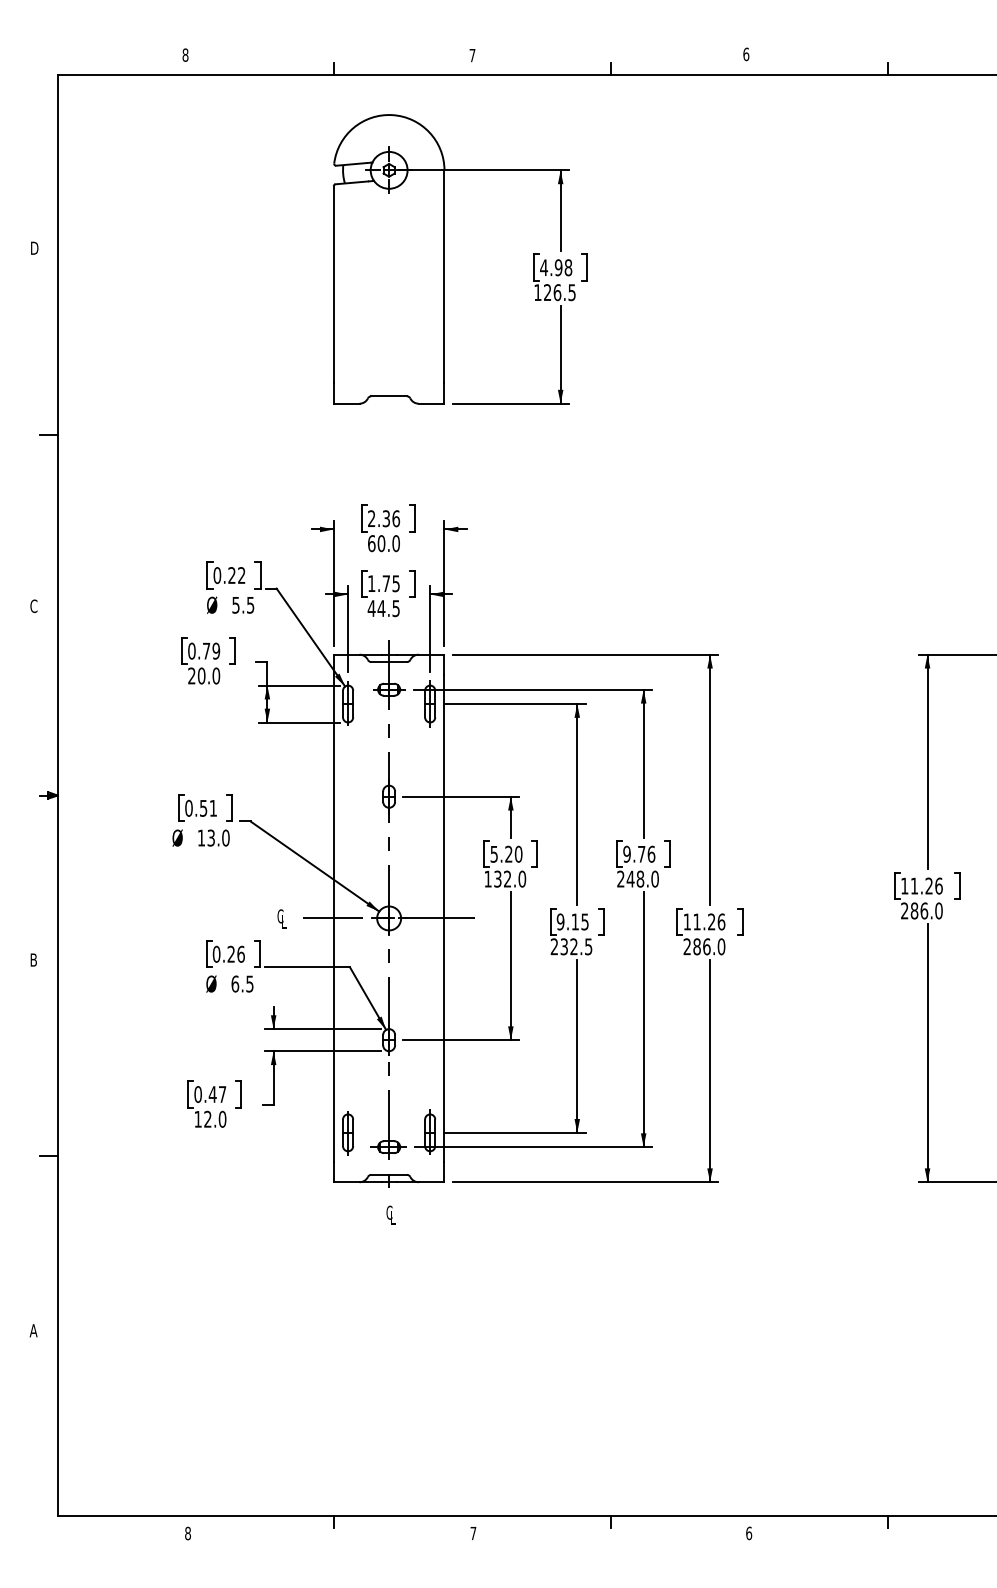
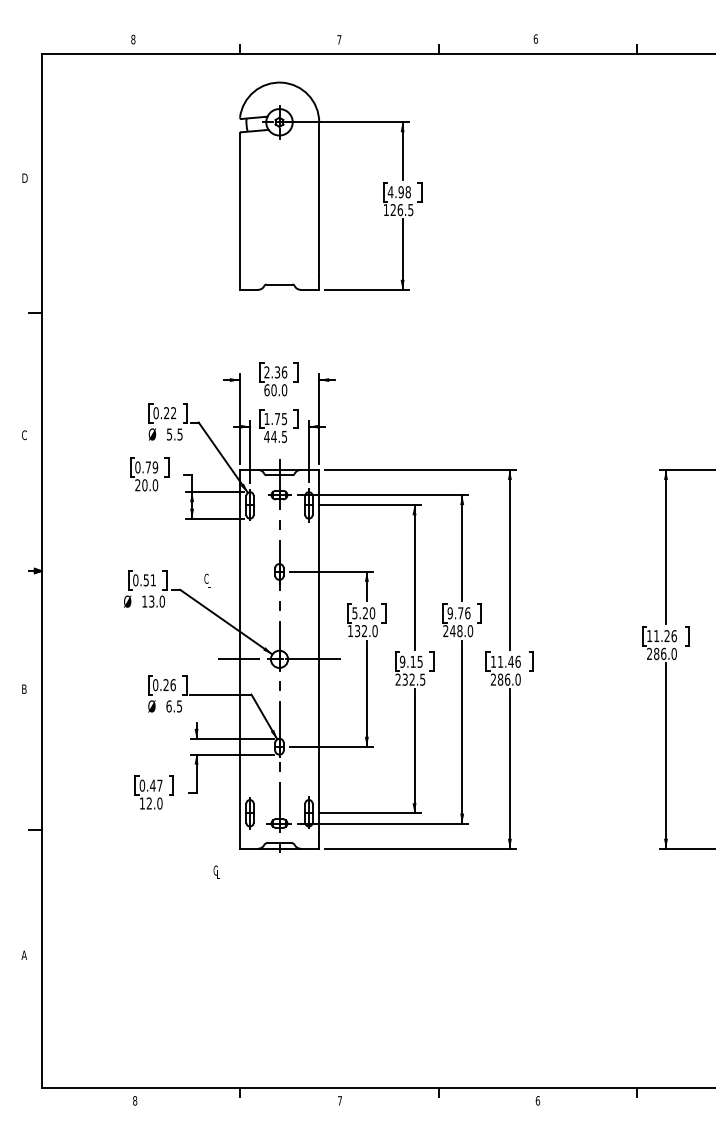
text: (281, 918) -> (207, 580), moved
text: (710, 921) -> (510, 661), 11.26 -> 11.46
text: (390, 1213) -> (216, 871), moved

